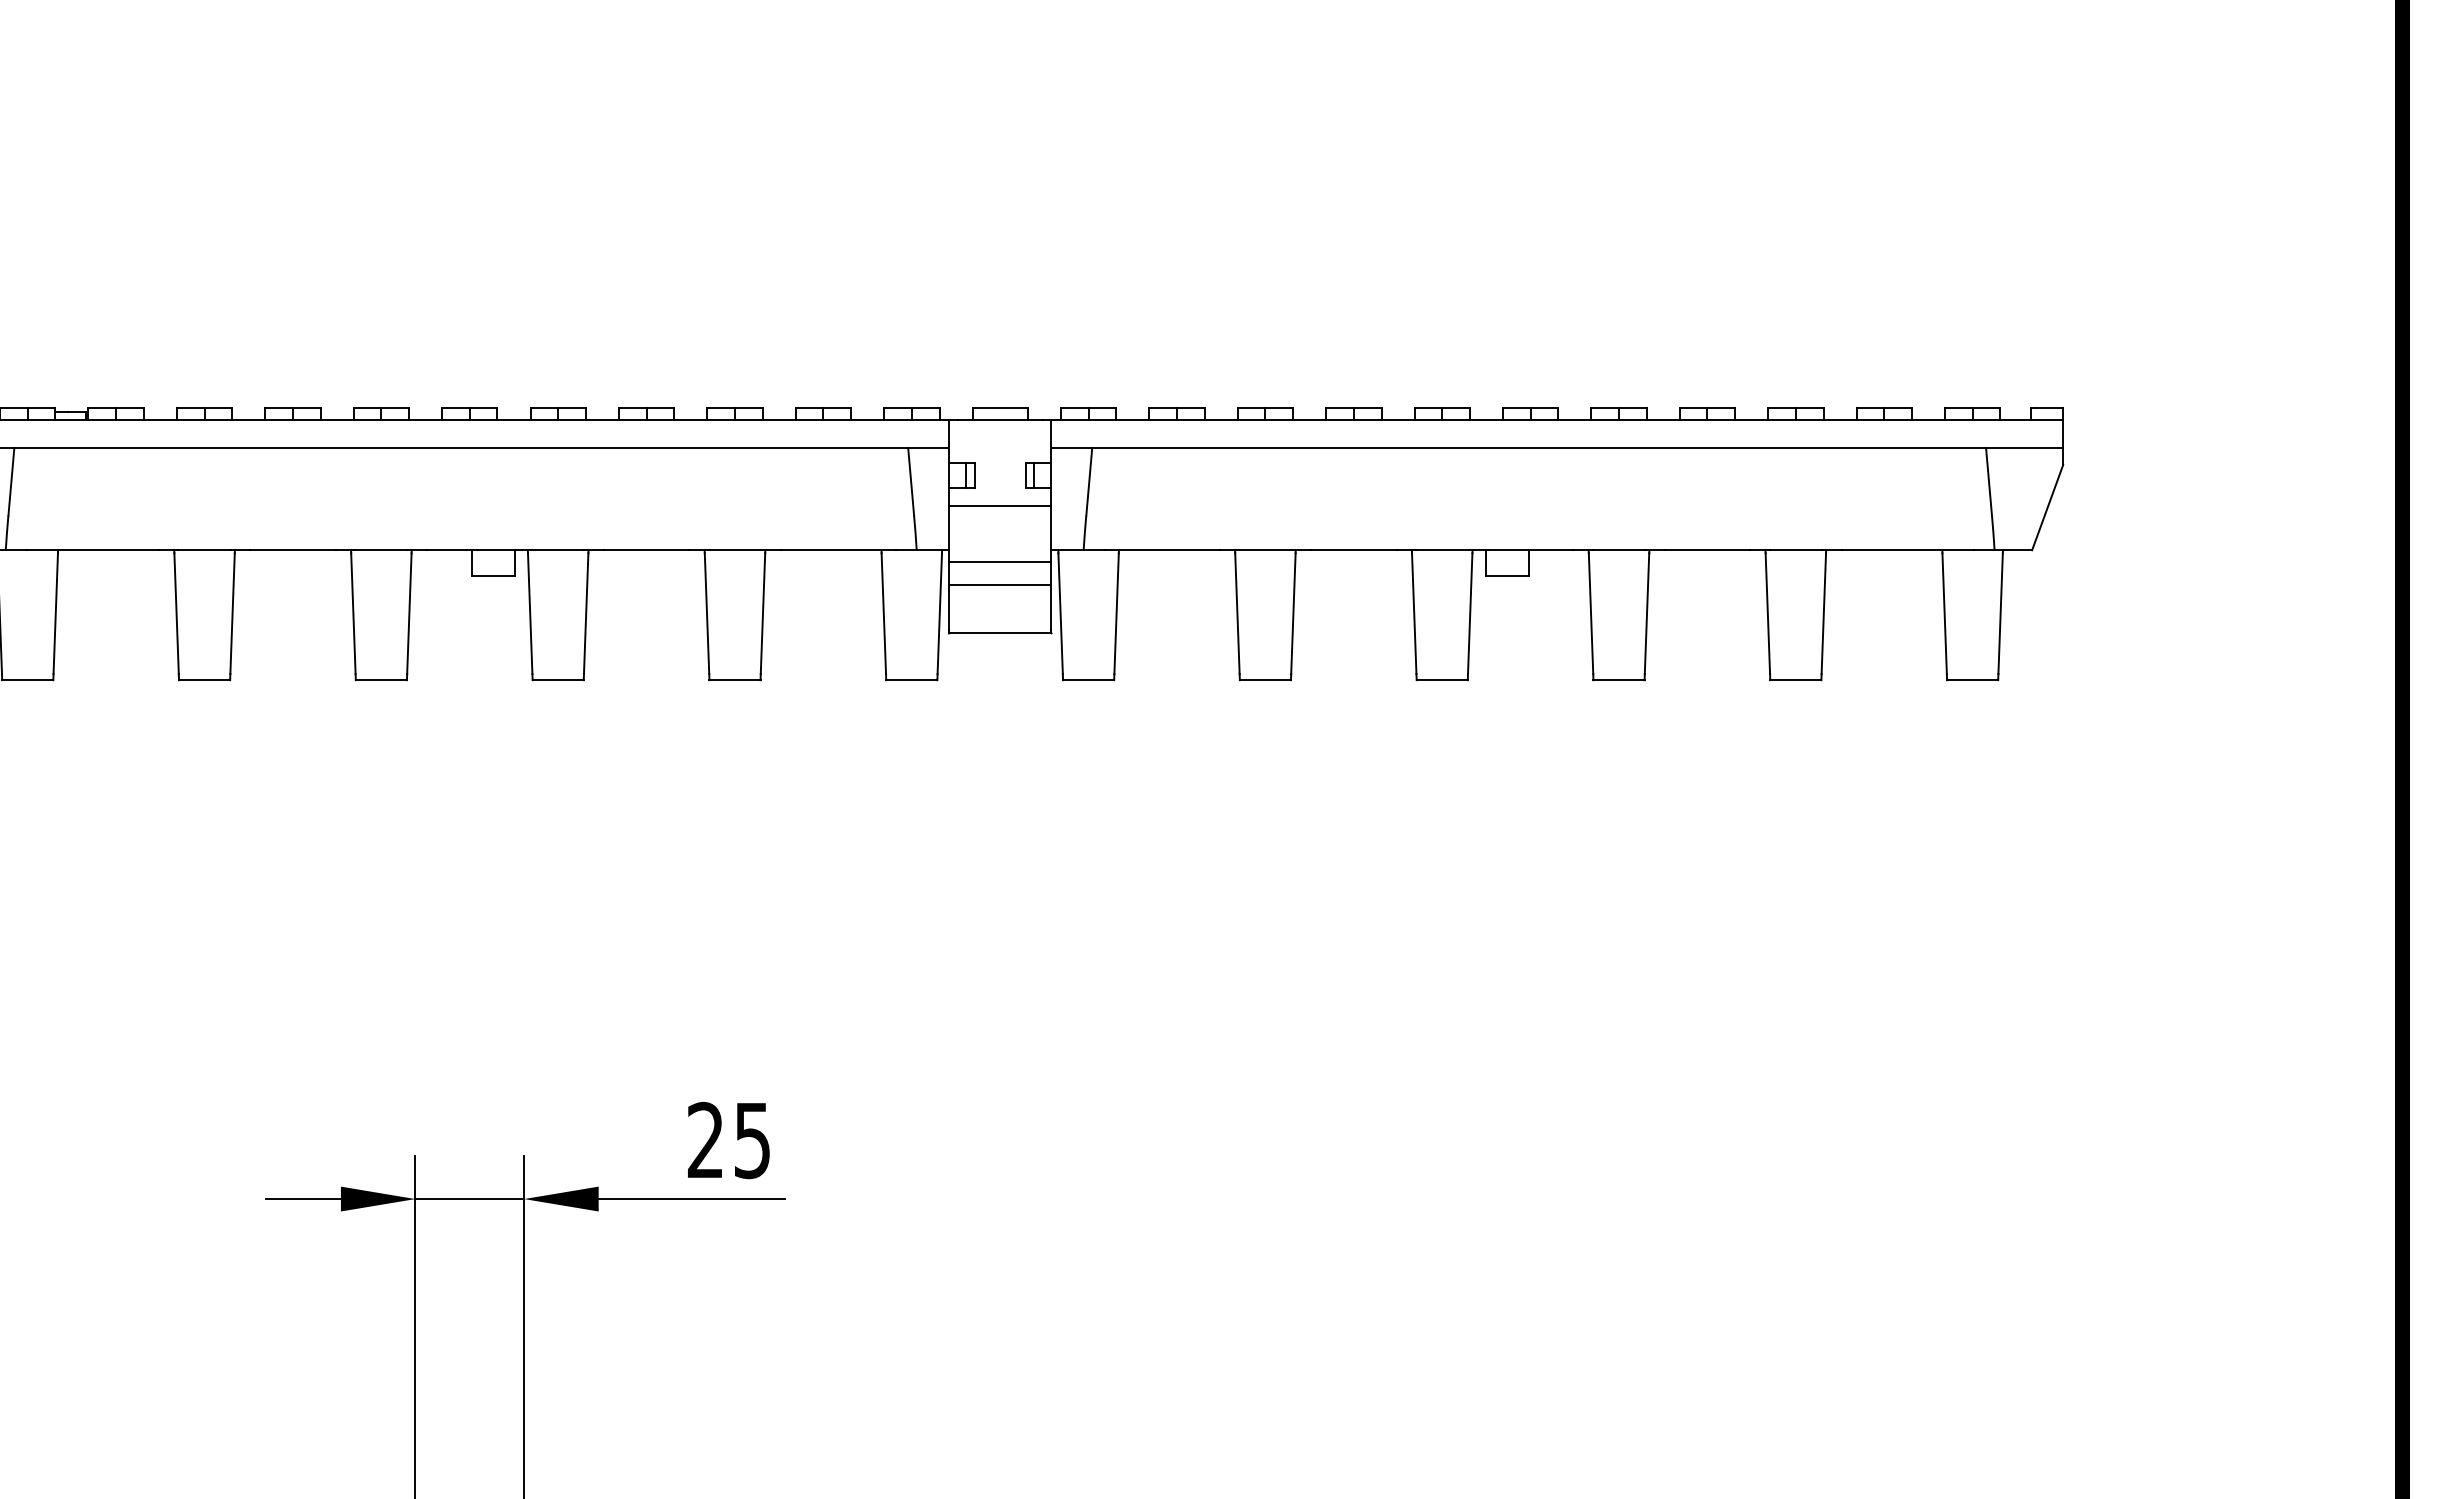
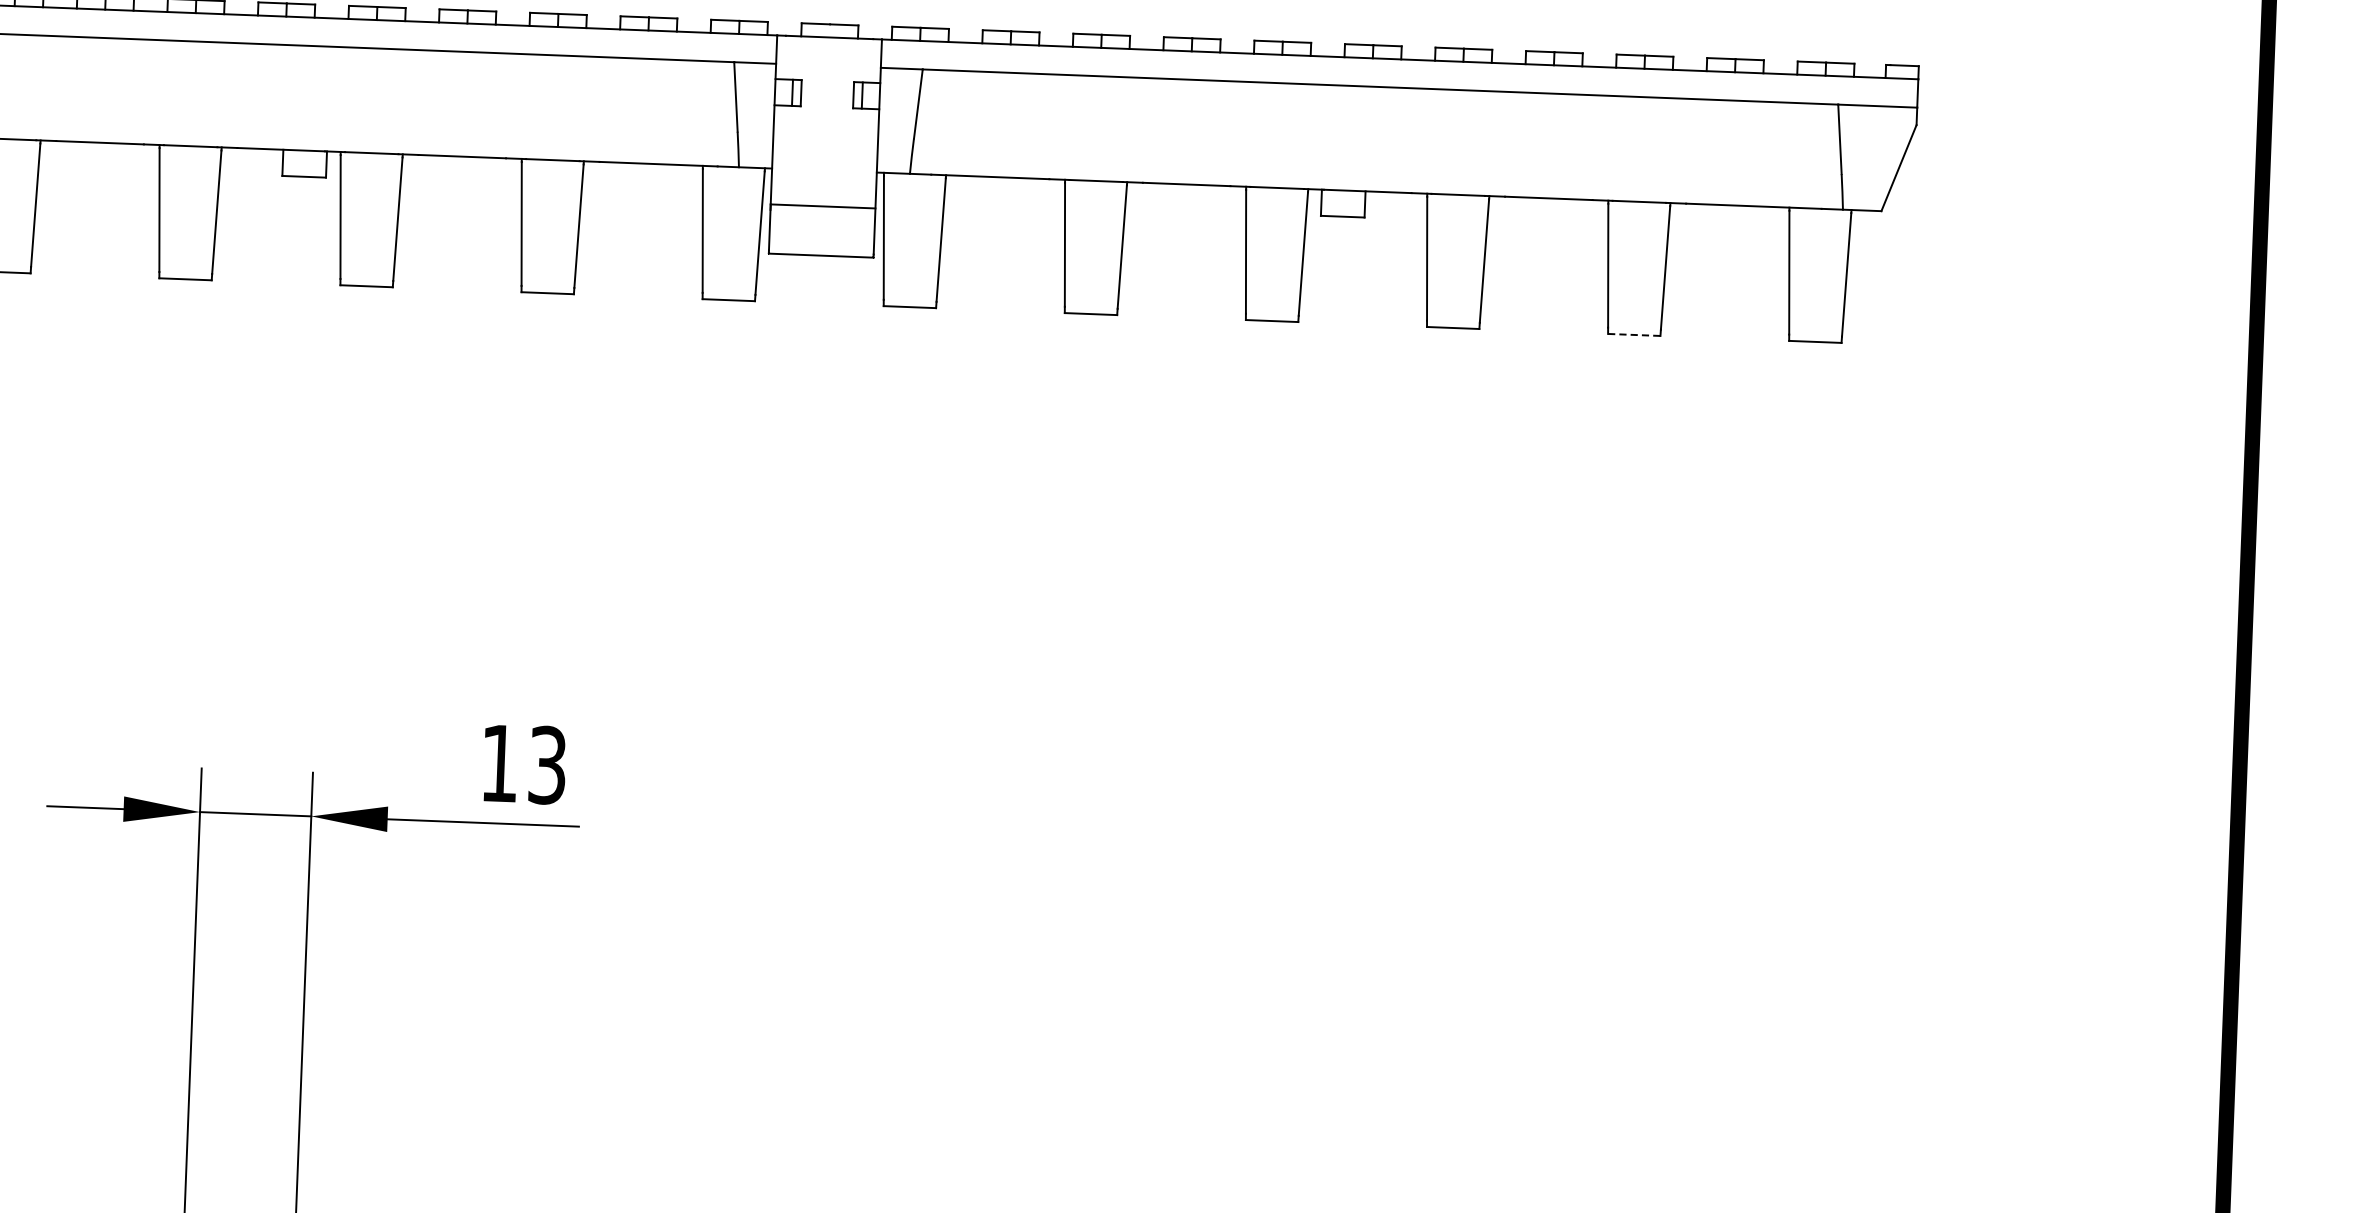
line: (1000, 505) -> (826, 124), removed
line: (1000, 562) -> (824, 183), removed
line: (1795, 680) -> (1633, 335), solid -> dashed
text: (729, 1139) -> (524, 763), 25 -> 13

